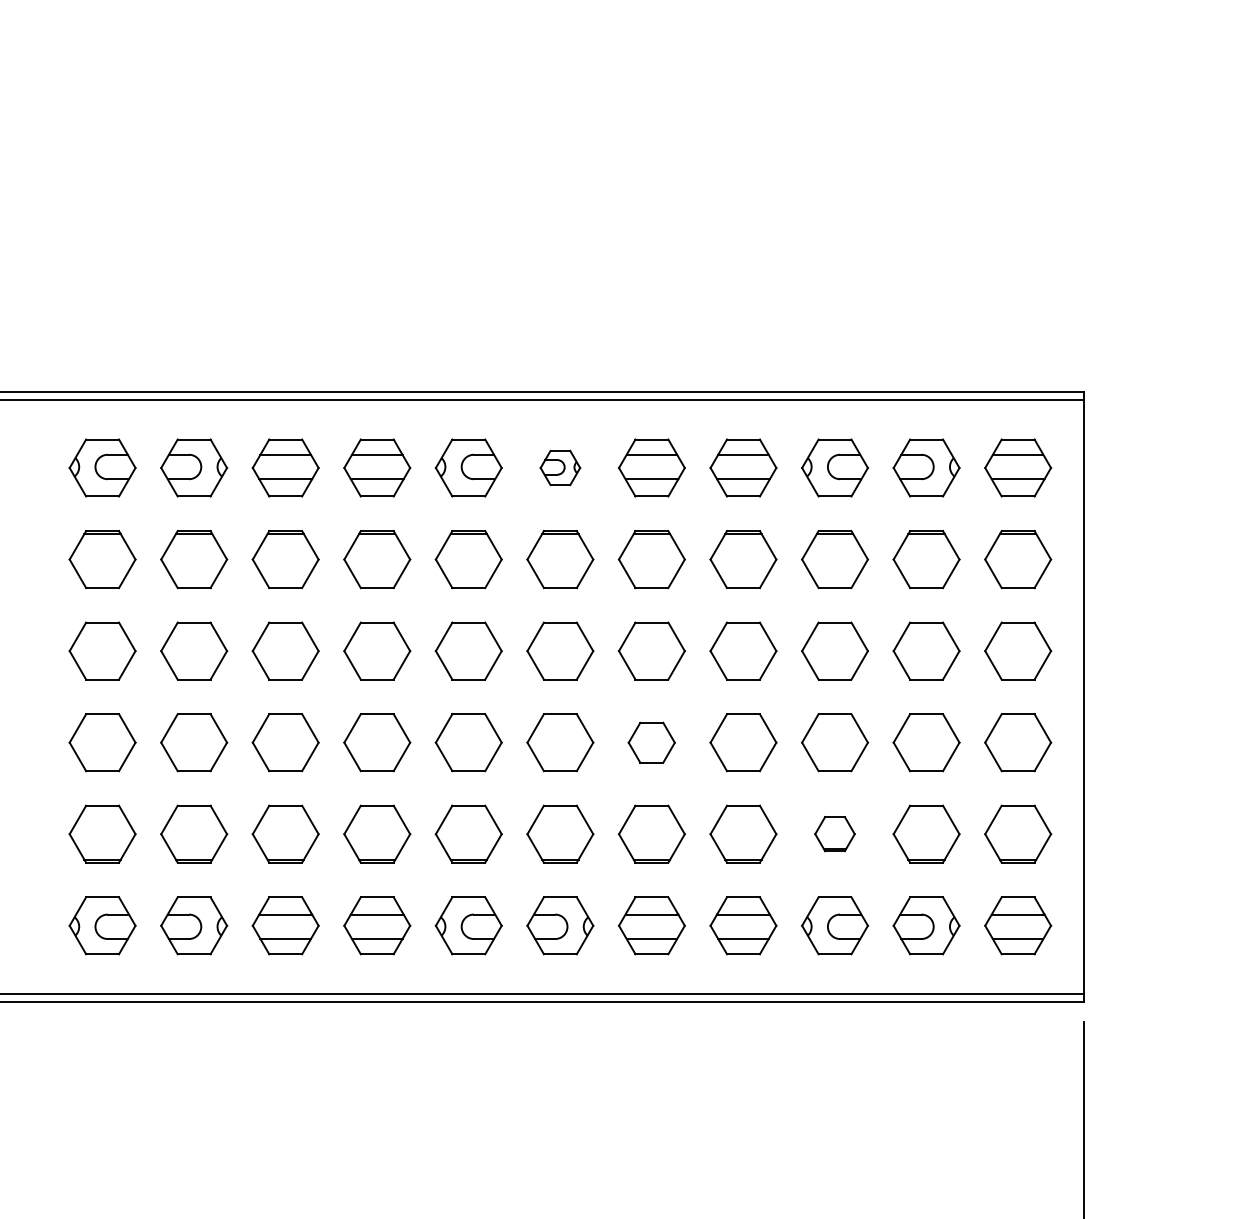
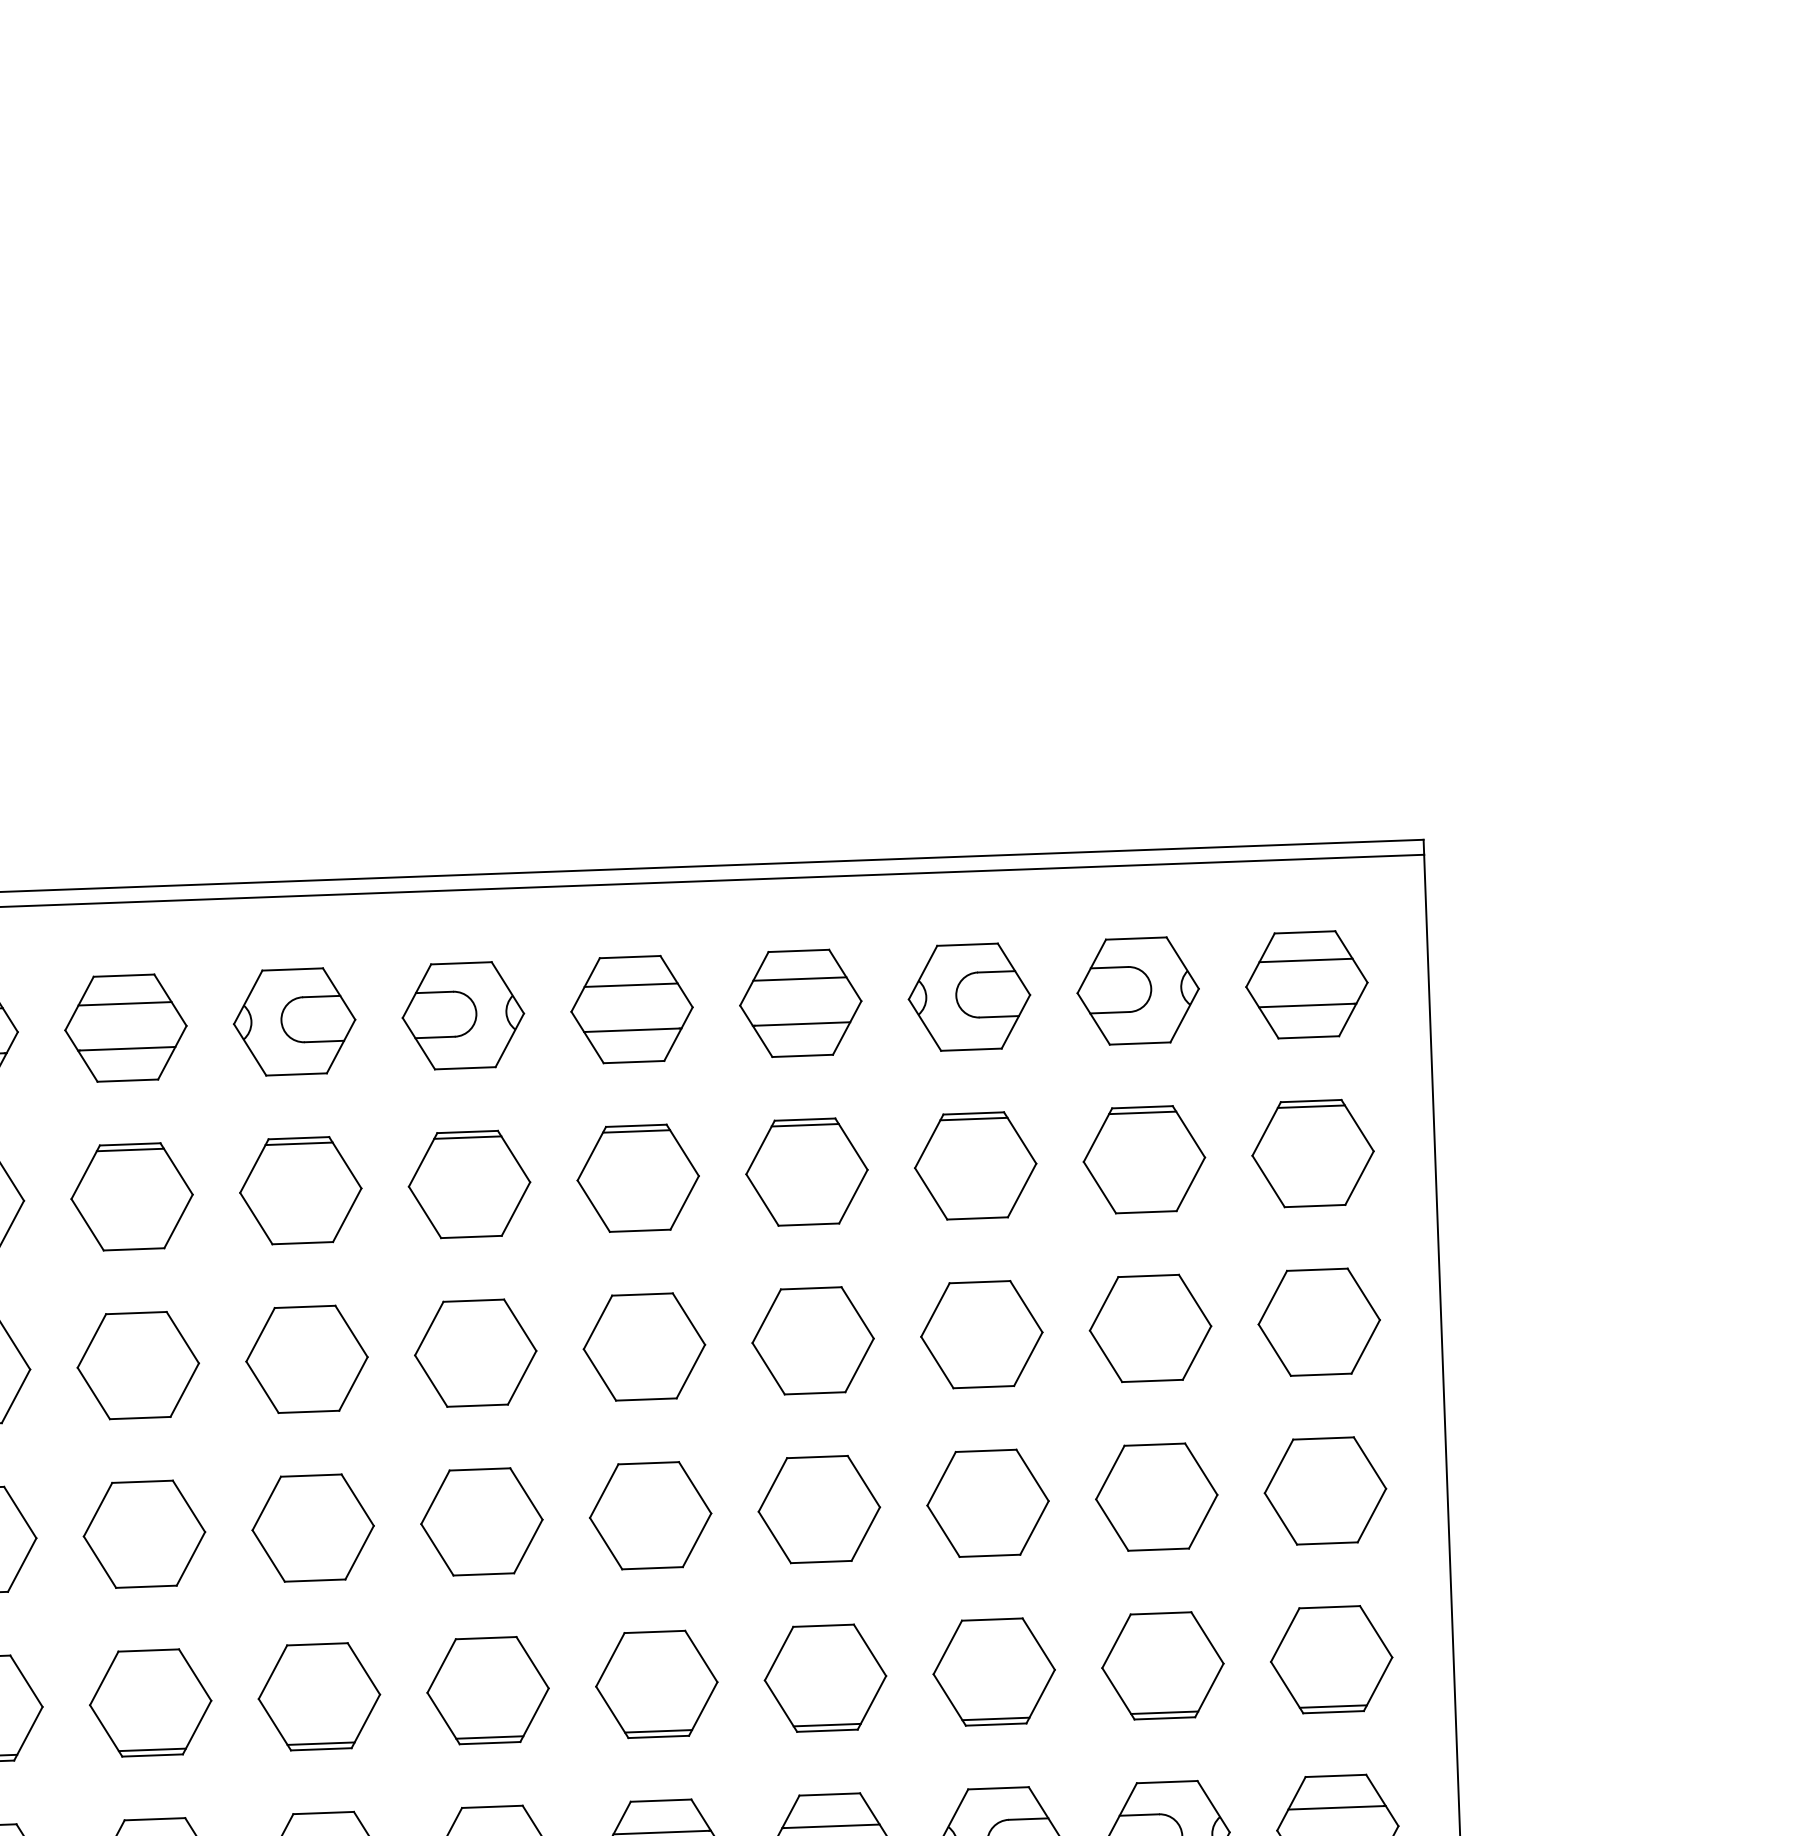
part: (560, 467) -> (463, 1014), size x1.67
part: (651, 742) -> (649, 1515), size x1.43
part: (834, 833) -> (993, 1670), size x1.67

